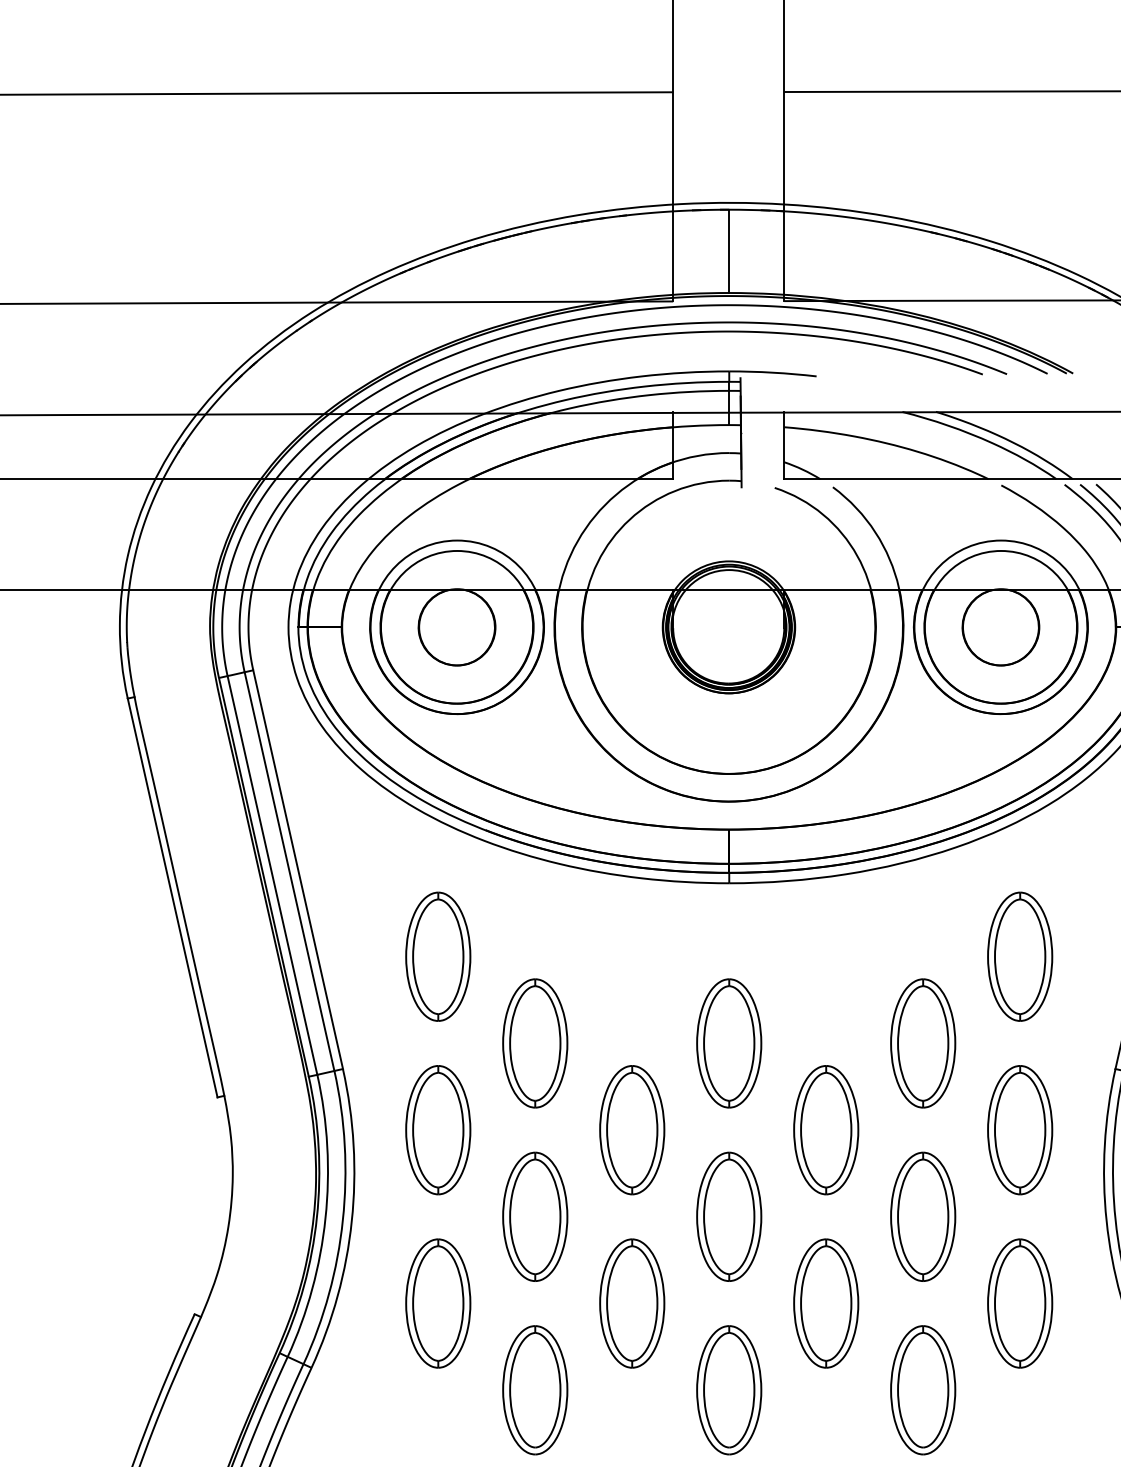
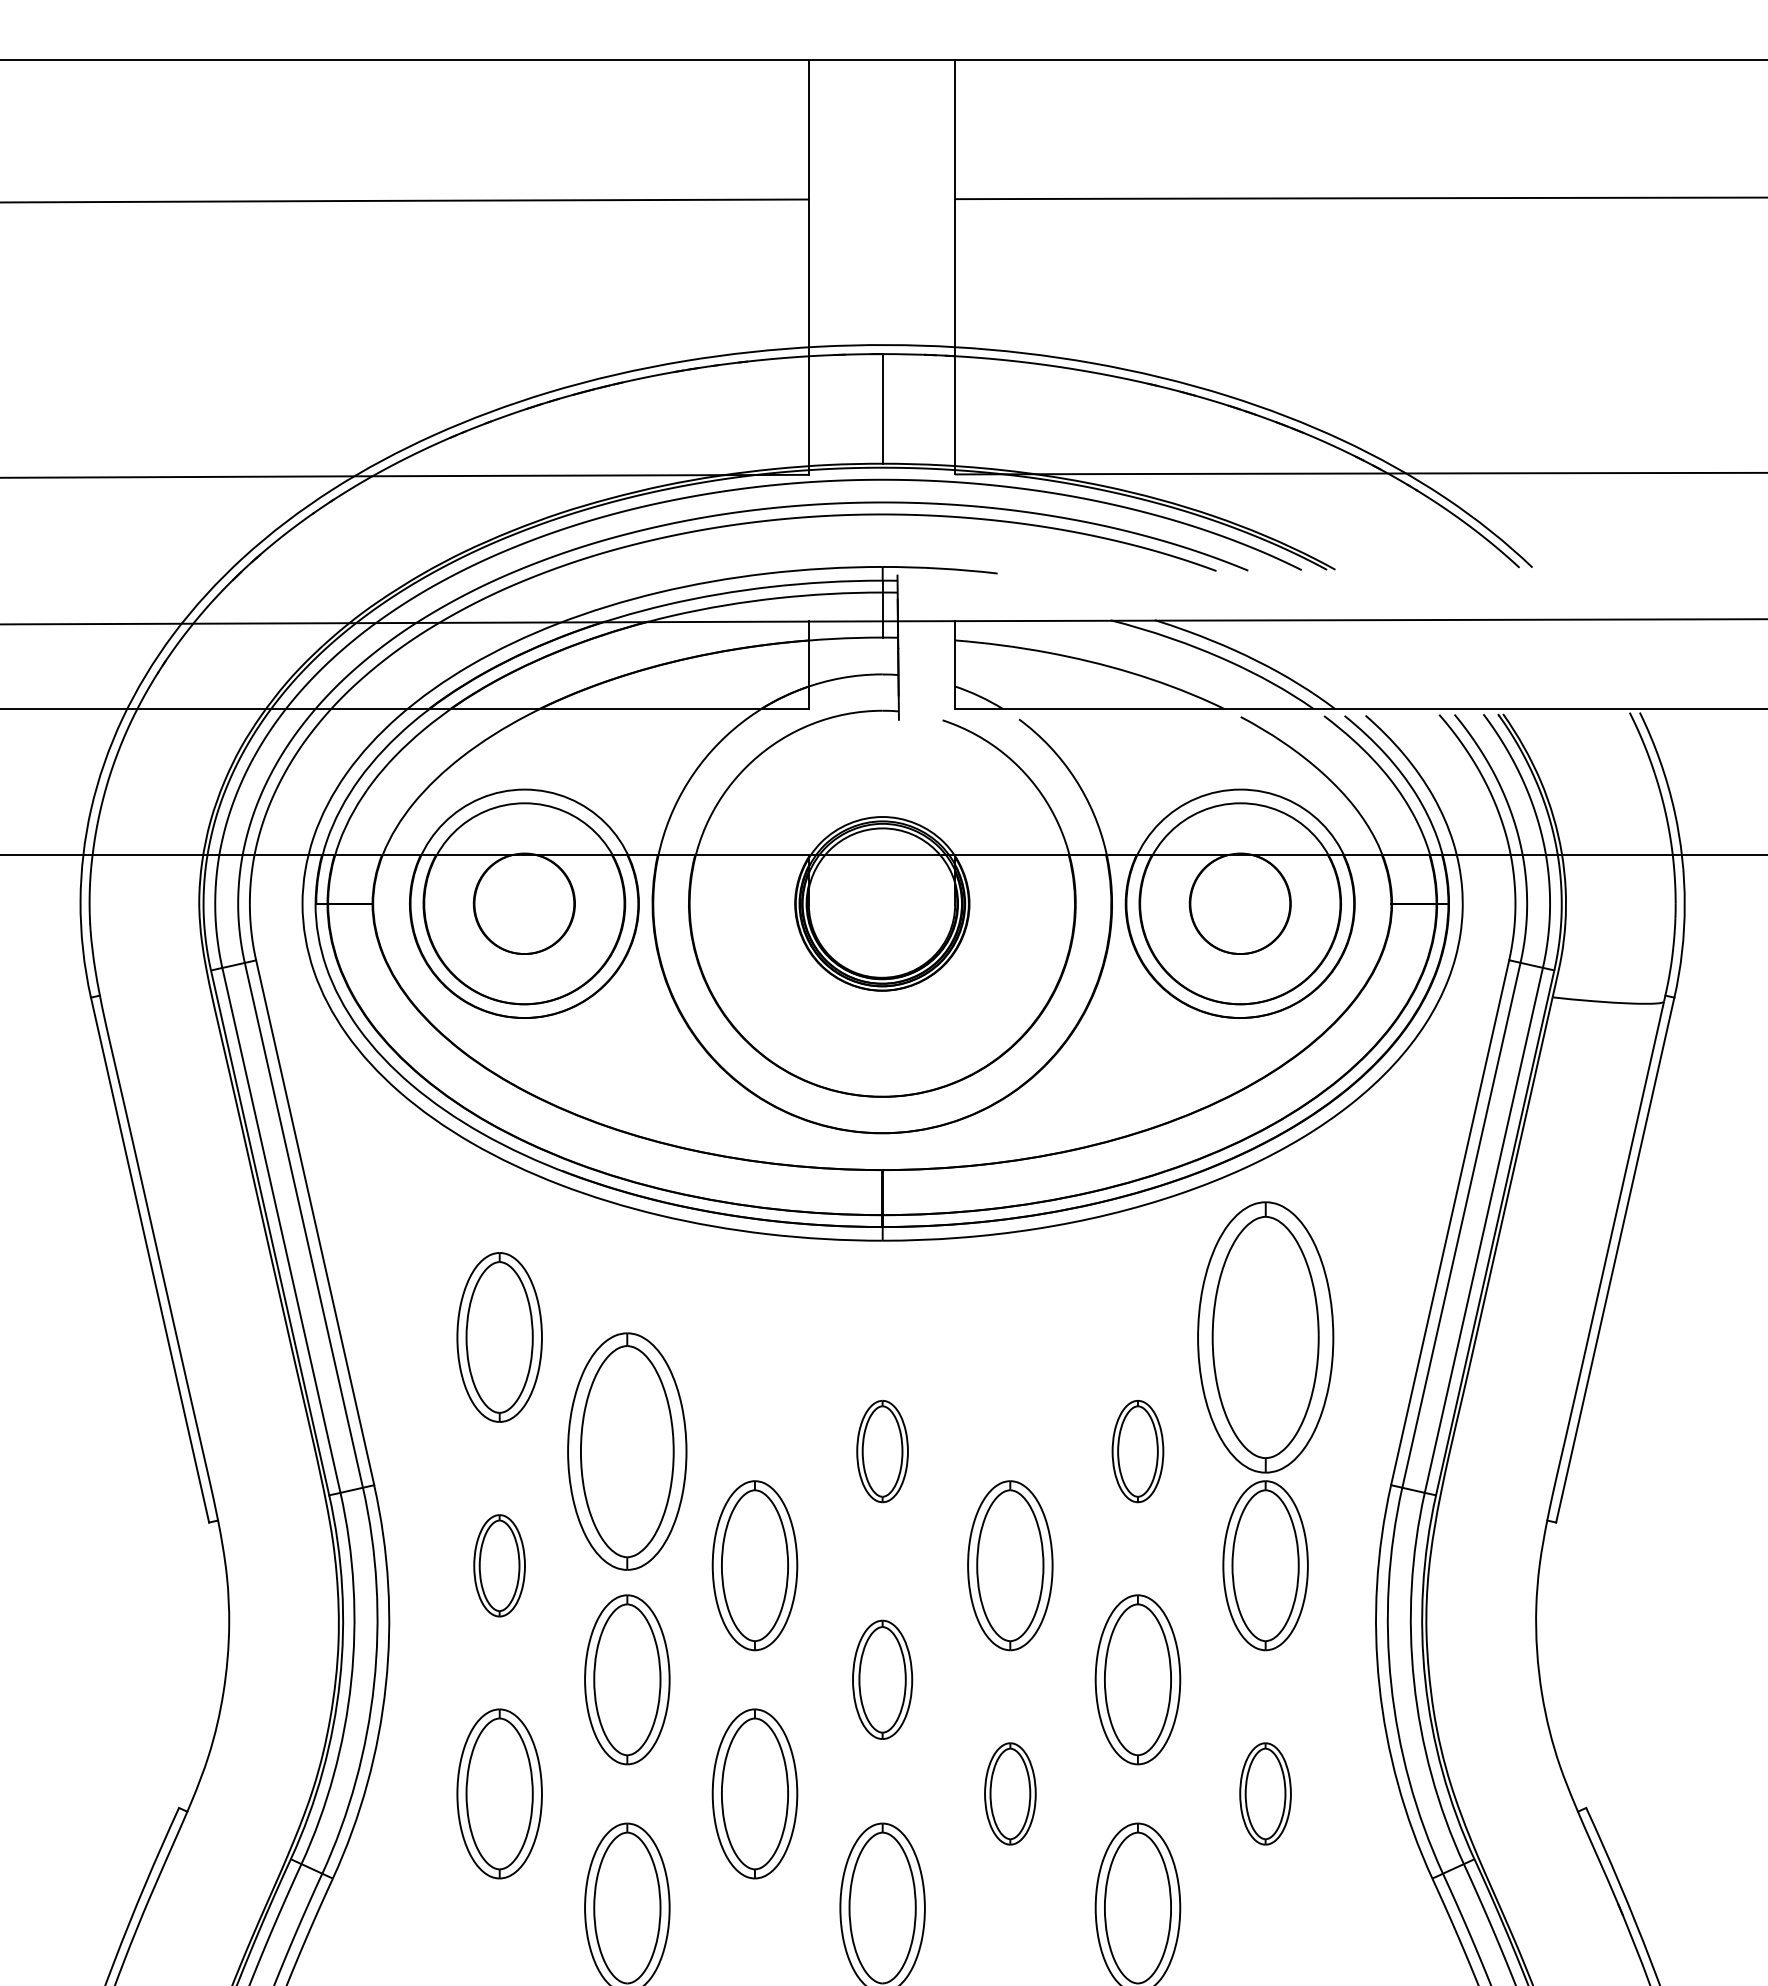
part: (1020, 956) -> (1265, 1337), size x1.6
part: (535, 1043) -> (627, 1451), size x1.4
part: (729, 1043) -> (882, 1451), size x0.6
part: (922, 1043) -> (1137, 1451), size x0.6
part: (438, 1130) -> (499, 1565), size x0.6
part: (729, 1216) -> (882, 1679), size x0.7
part: (826, 1303) -> (1010, 1793), size x0.6
part: (1020, 1303) -> (1265, 1793), size x0.6

